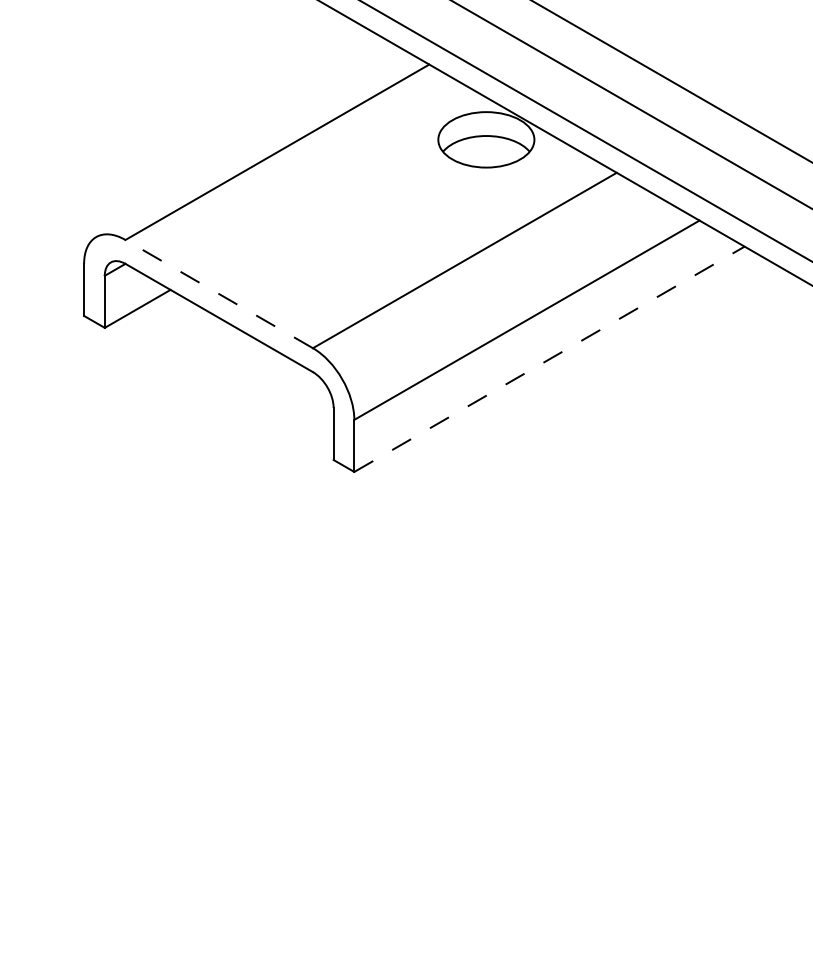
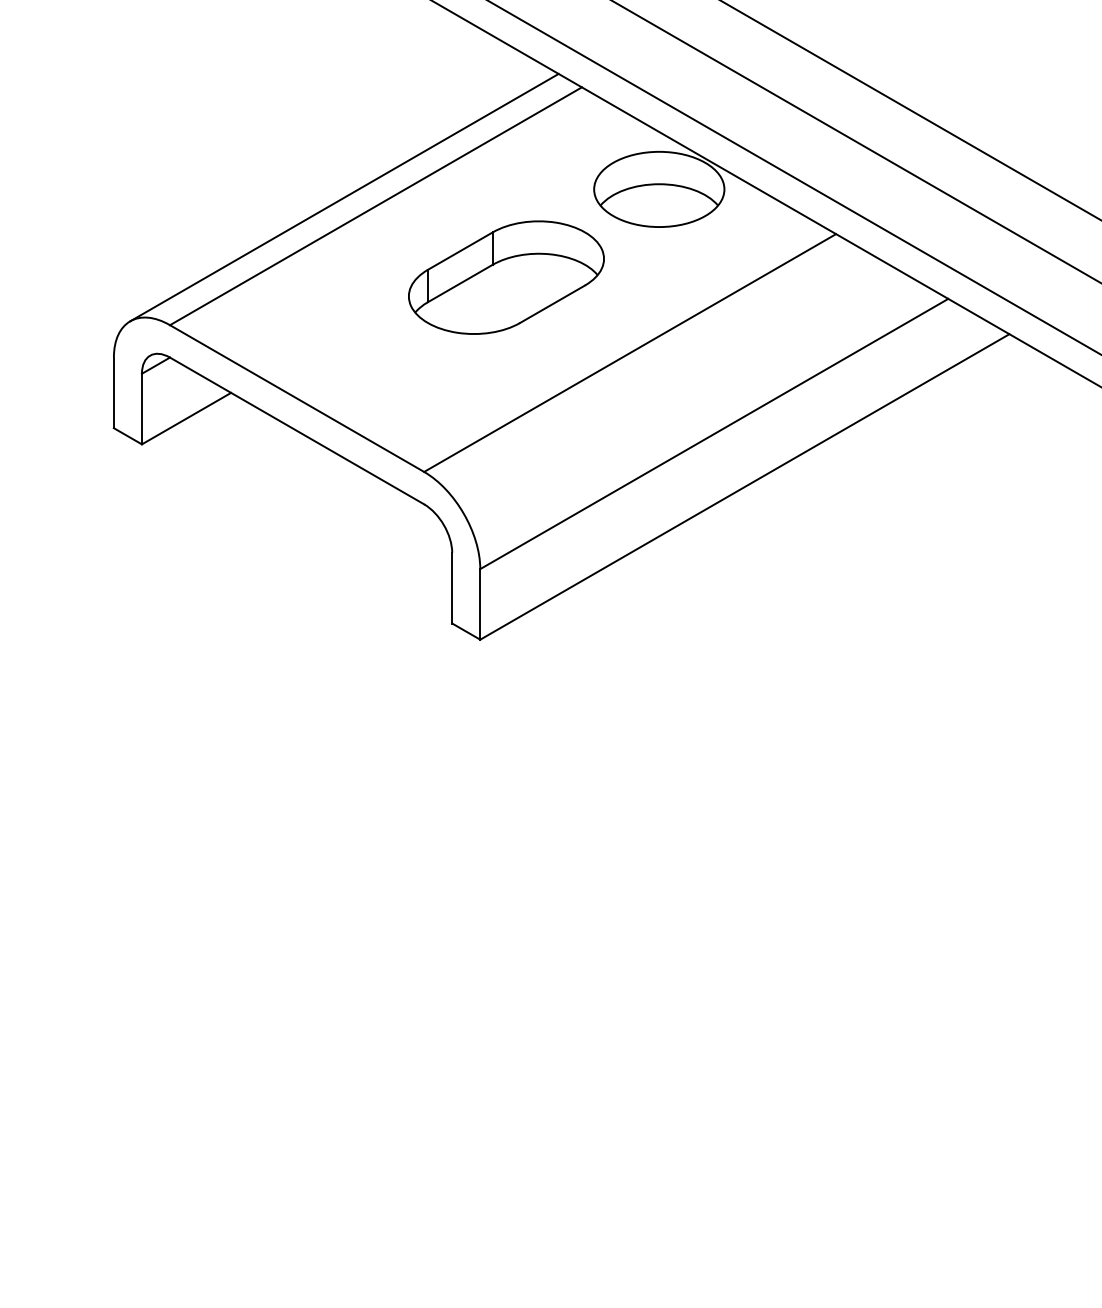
line: (254, 145) -> (344, 197), added
part: (373, 204) -> (506, 277), added
line: (218, 293) -> (296, 397), dashed -> solid
line: (549, 359) -> (744, 487), dashed -> solid

